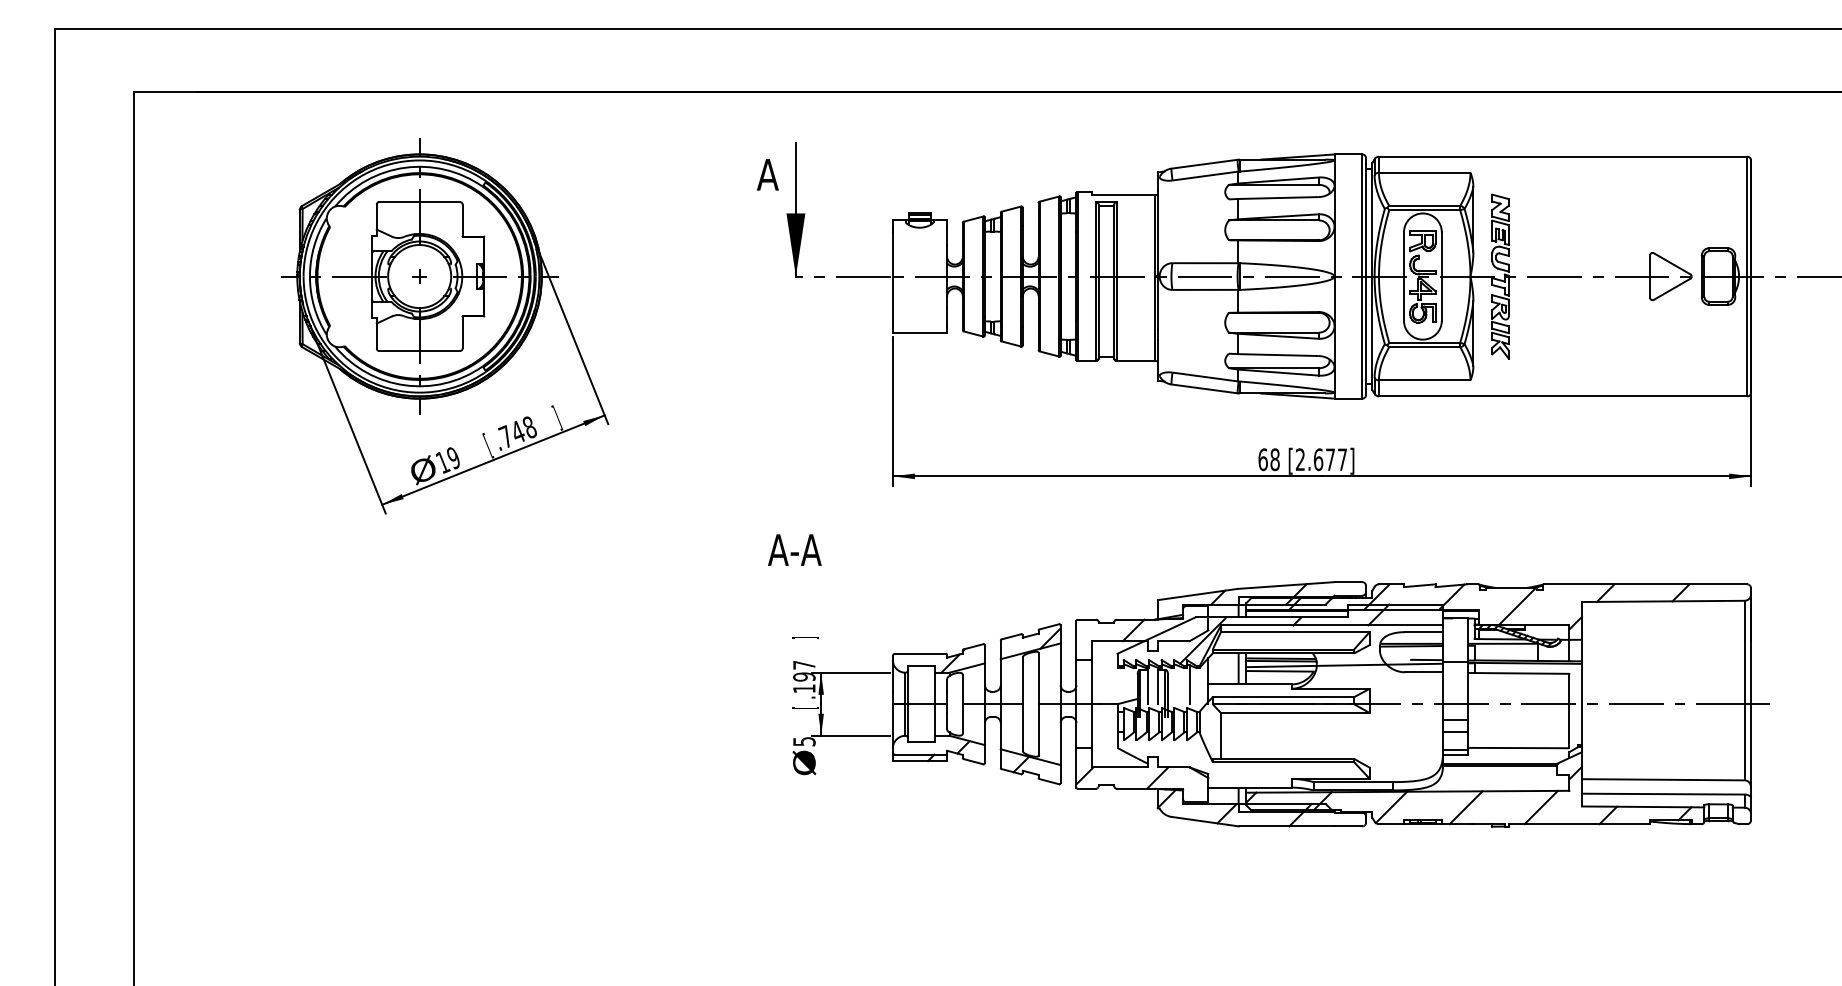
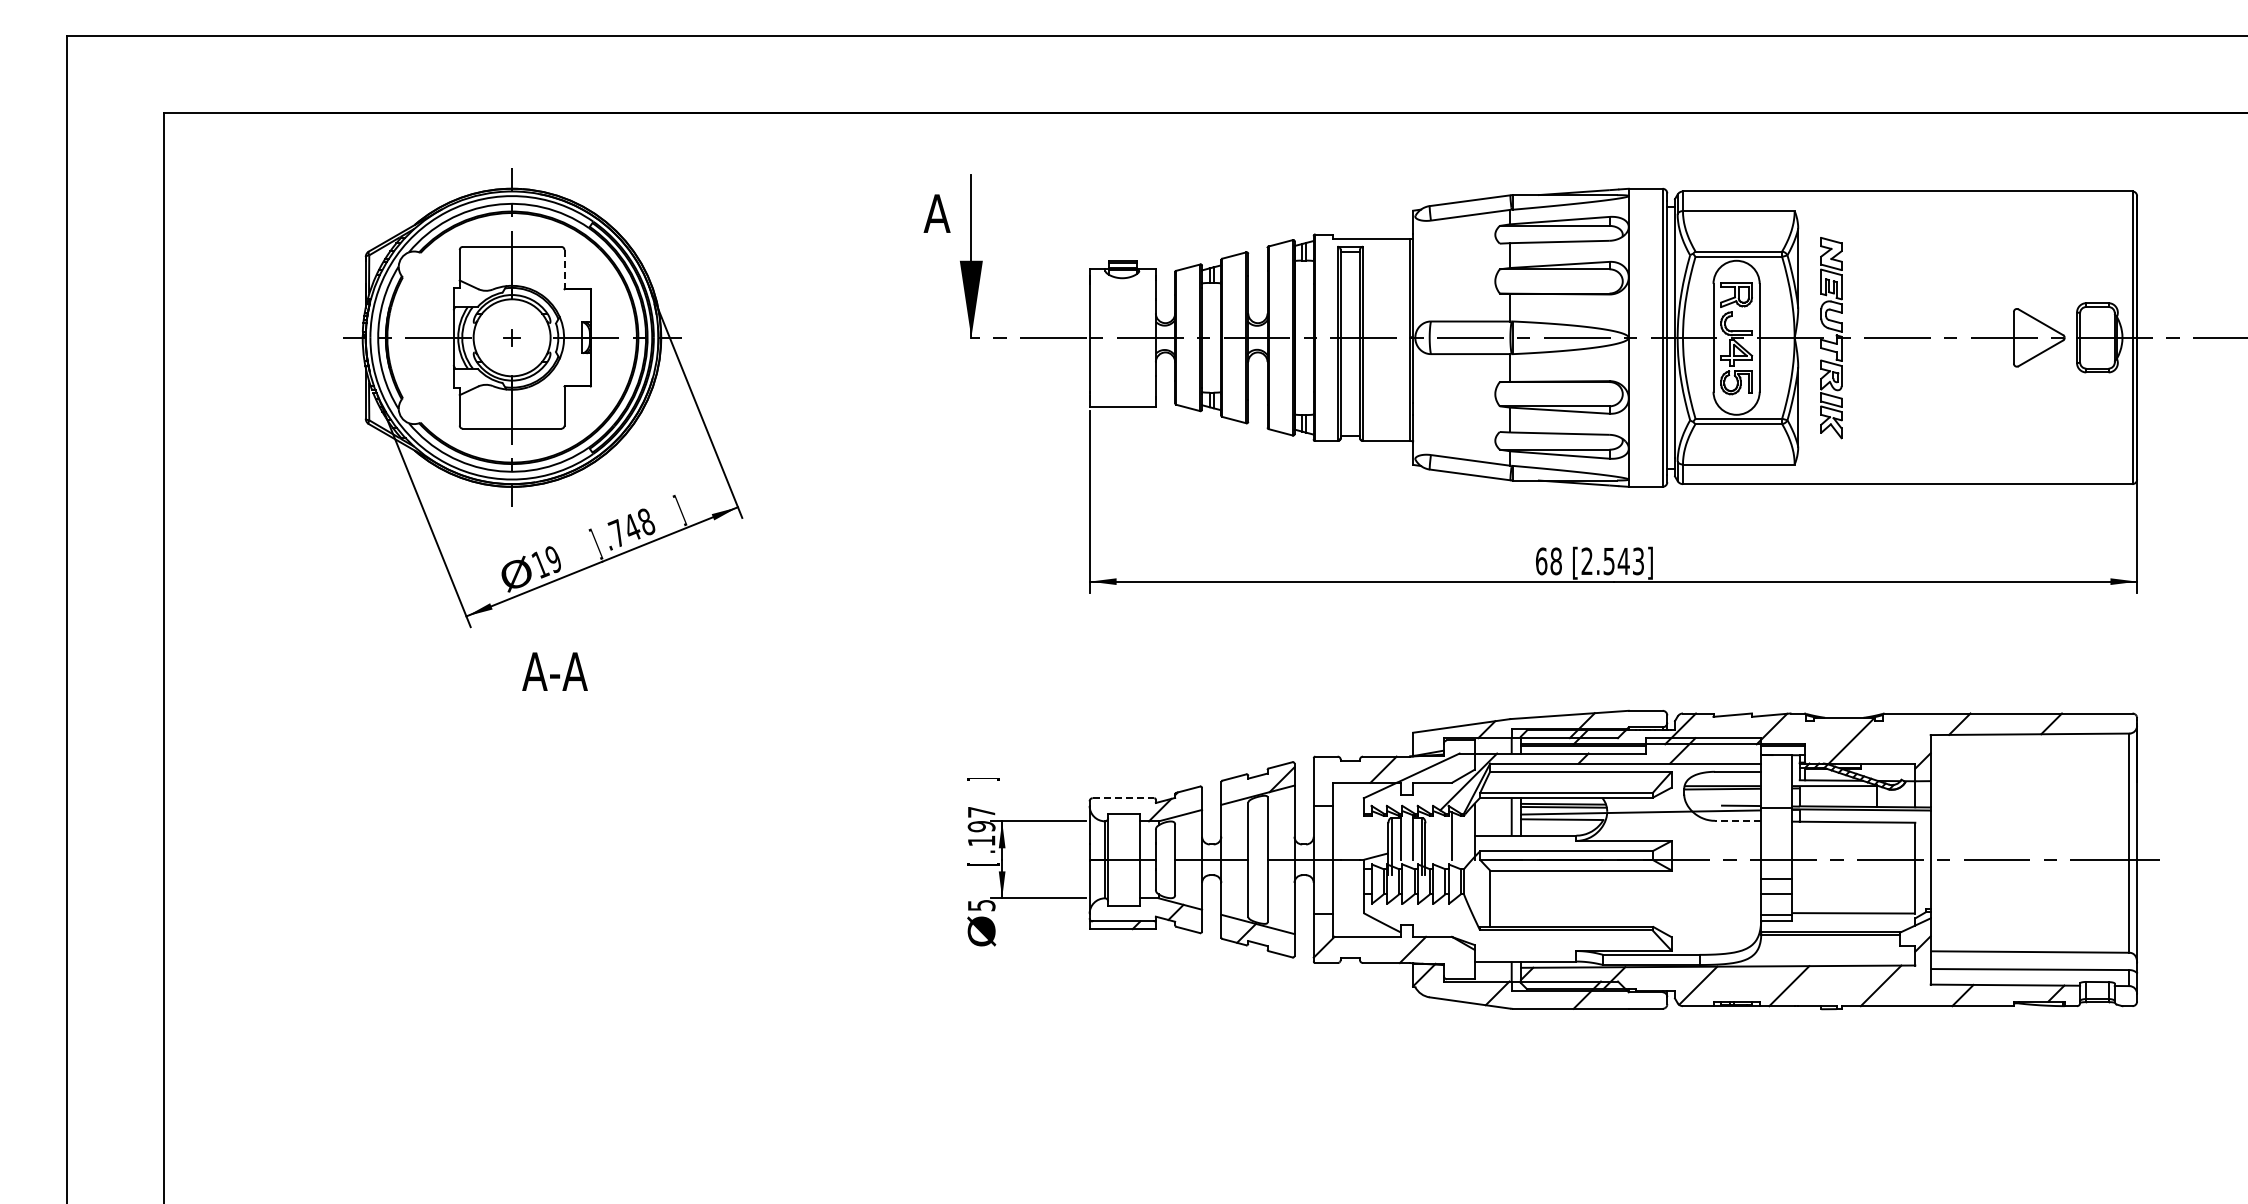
line: (462, 220) -> (564, 269), solid -> dashed
text: (487, 445) -> (595, 543), [ -> ]
text: (1330, 459) -> (1623, 561), [2.677] -> [2.543]
text: (794, 549) -> (554, 671), moved
line: (920, 653) -> (1123, 798), solid -> dashed
line: (1423, 672) -> (1737, 820), solid -> dashed

